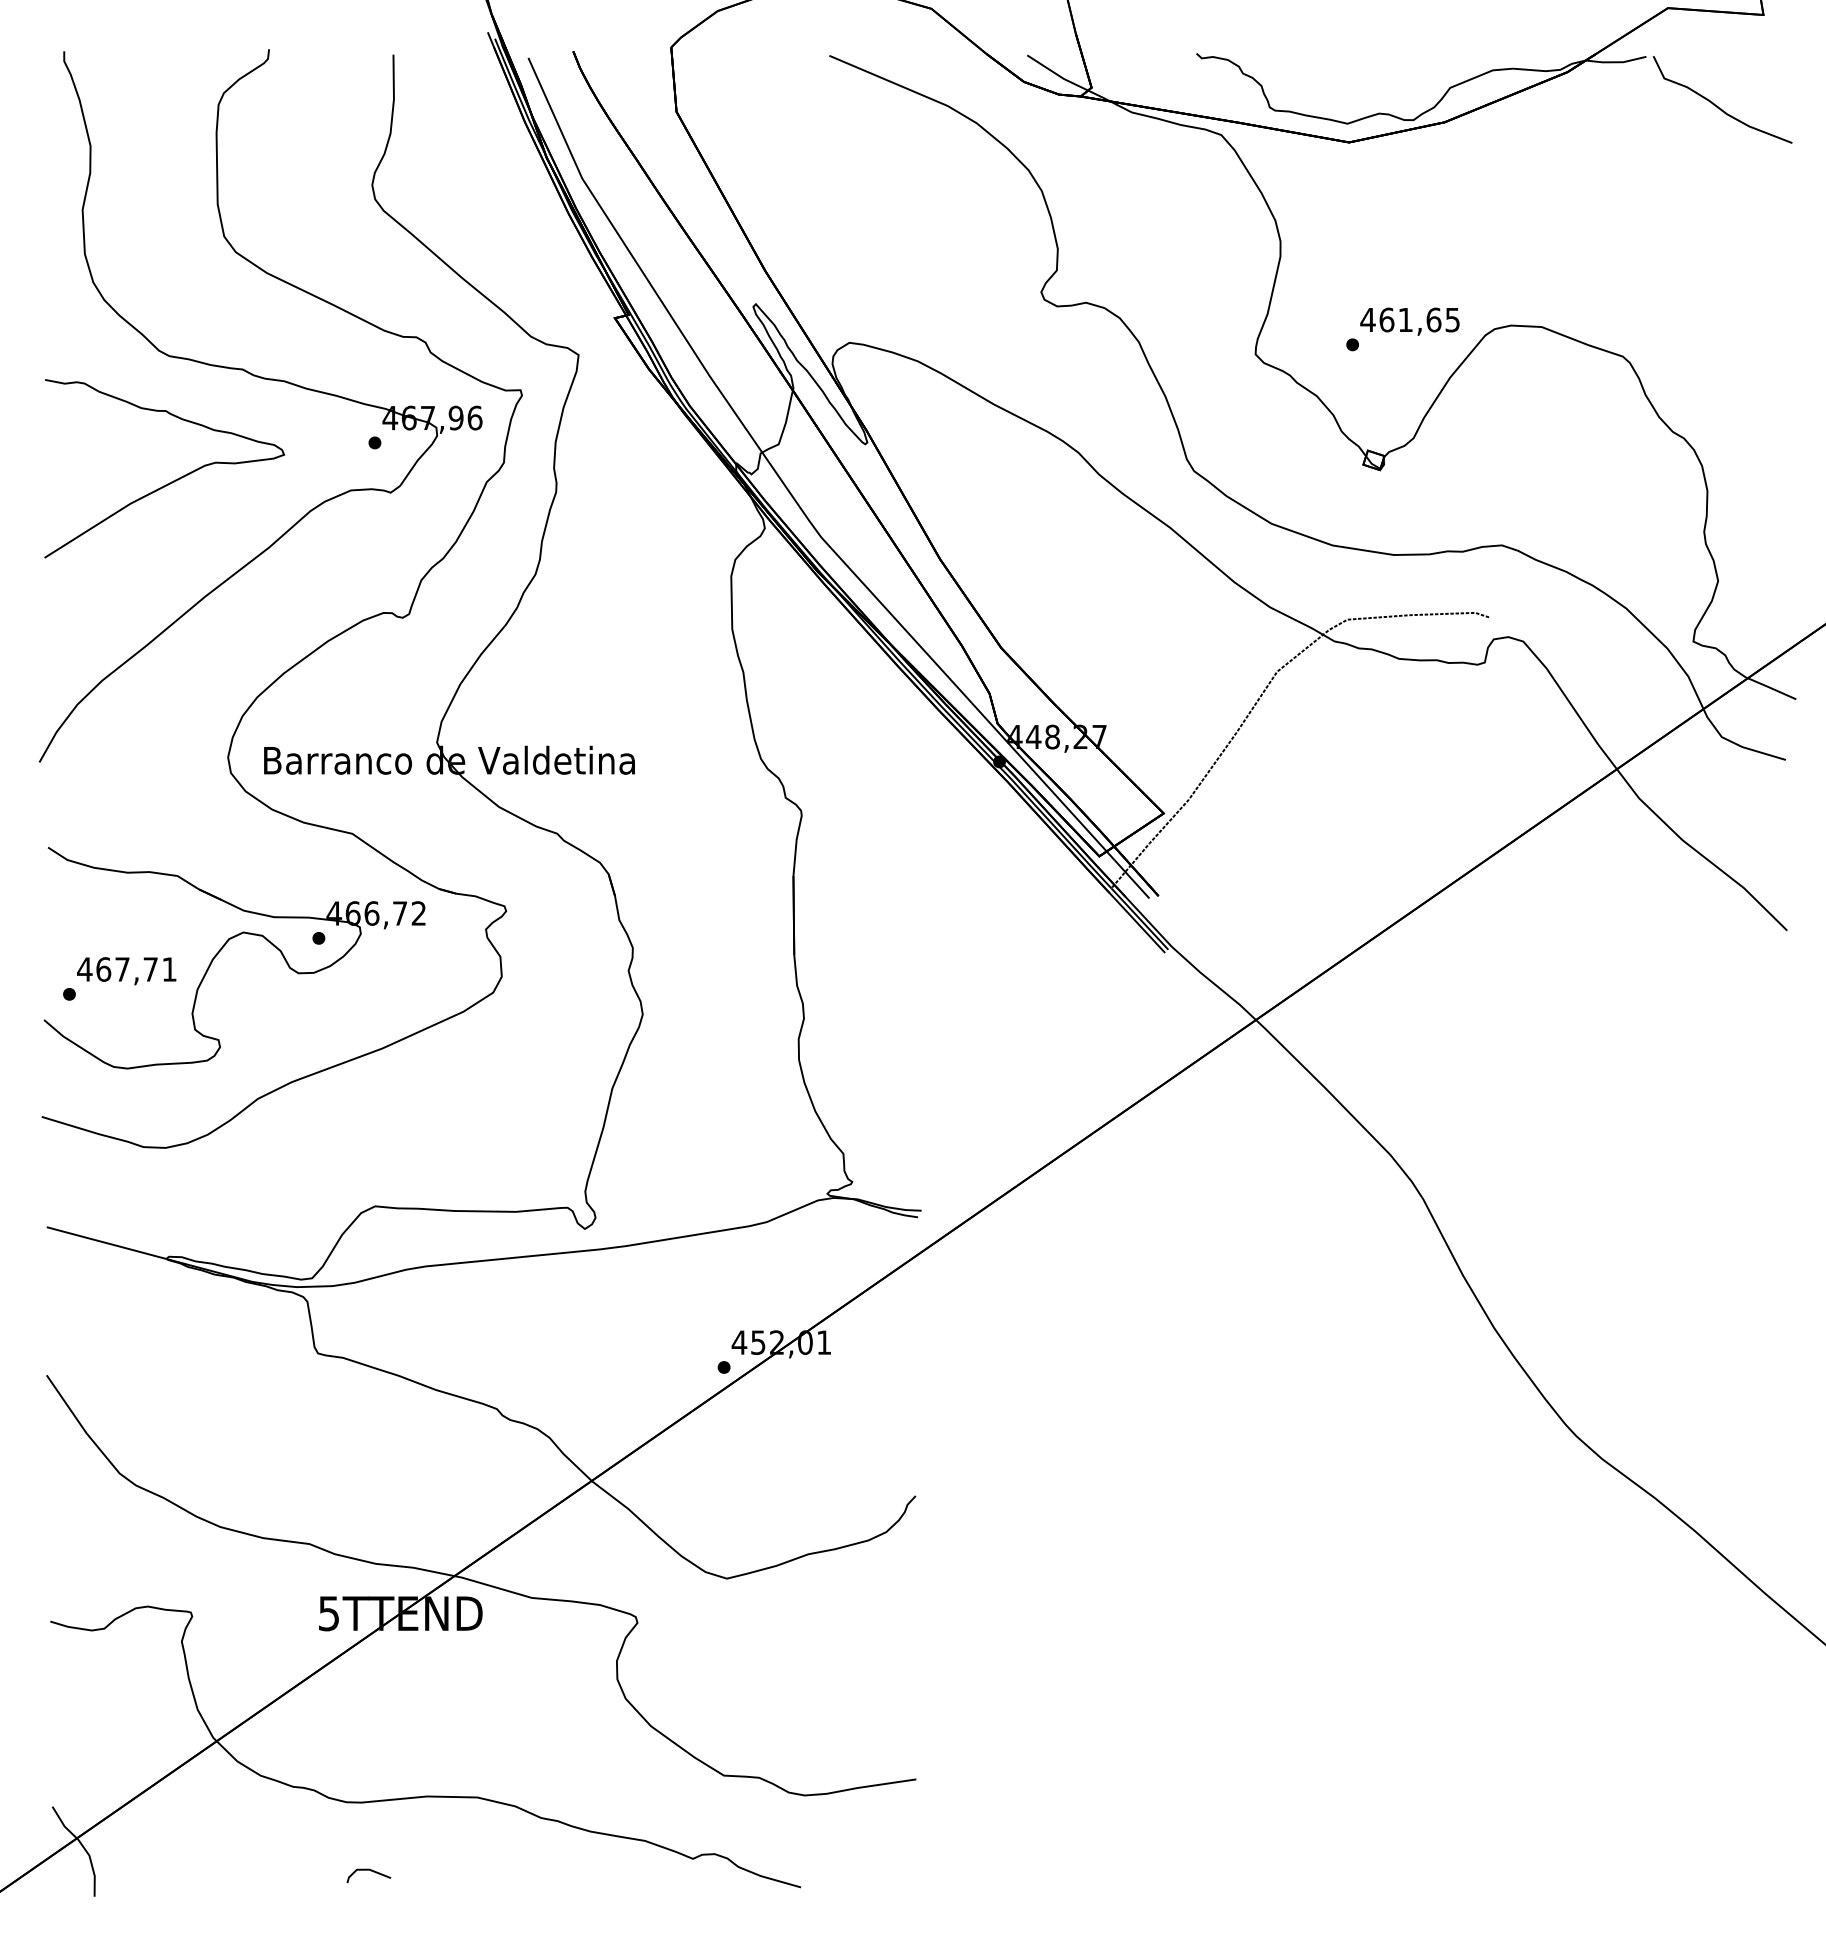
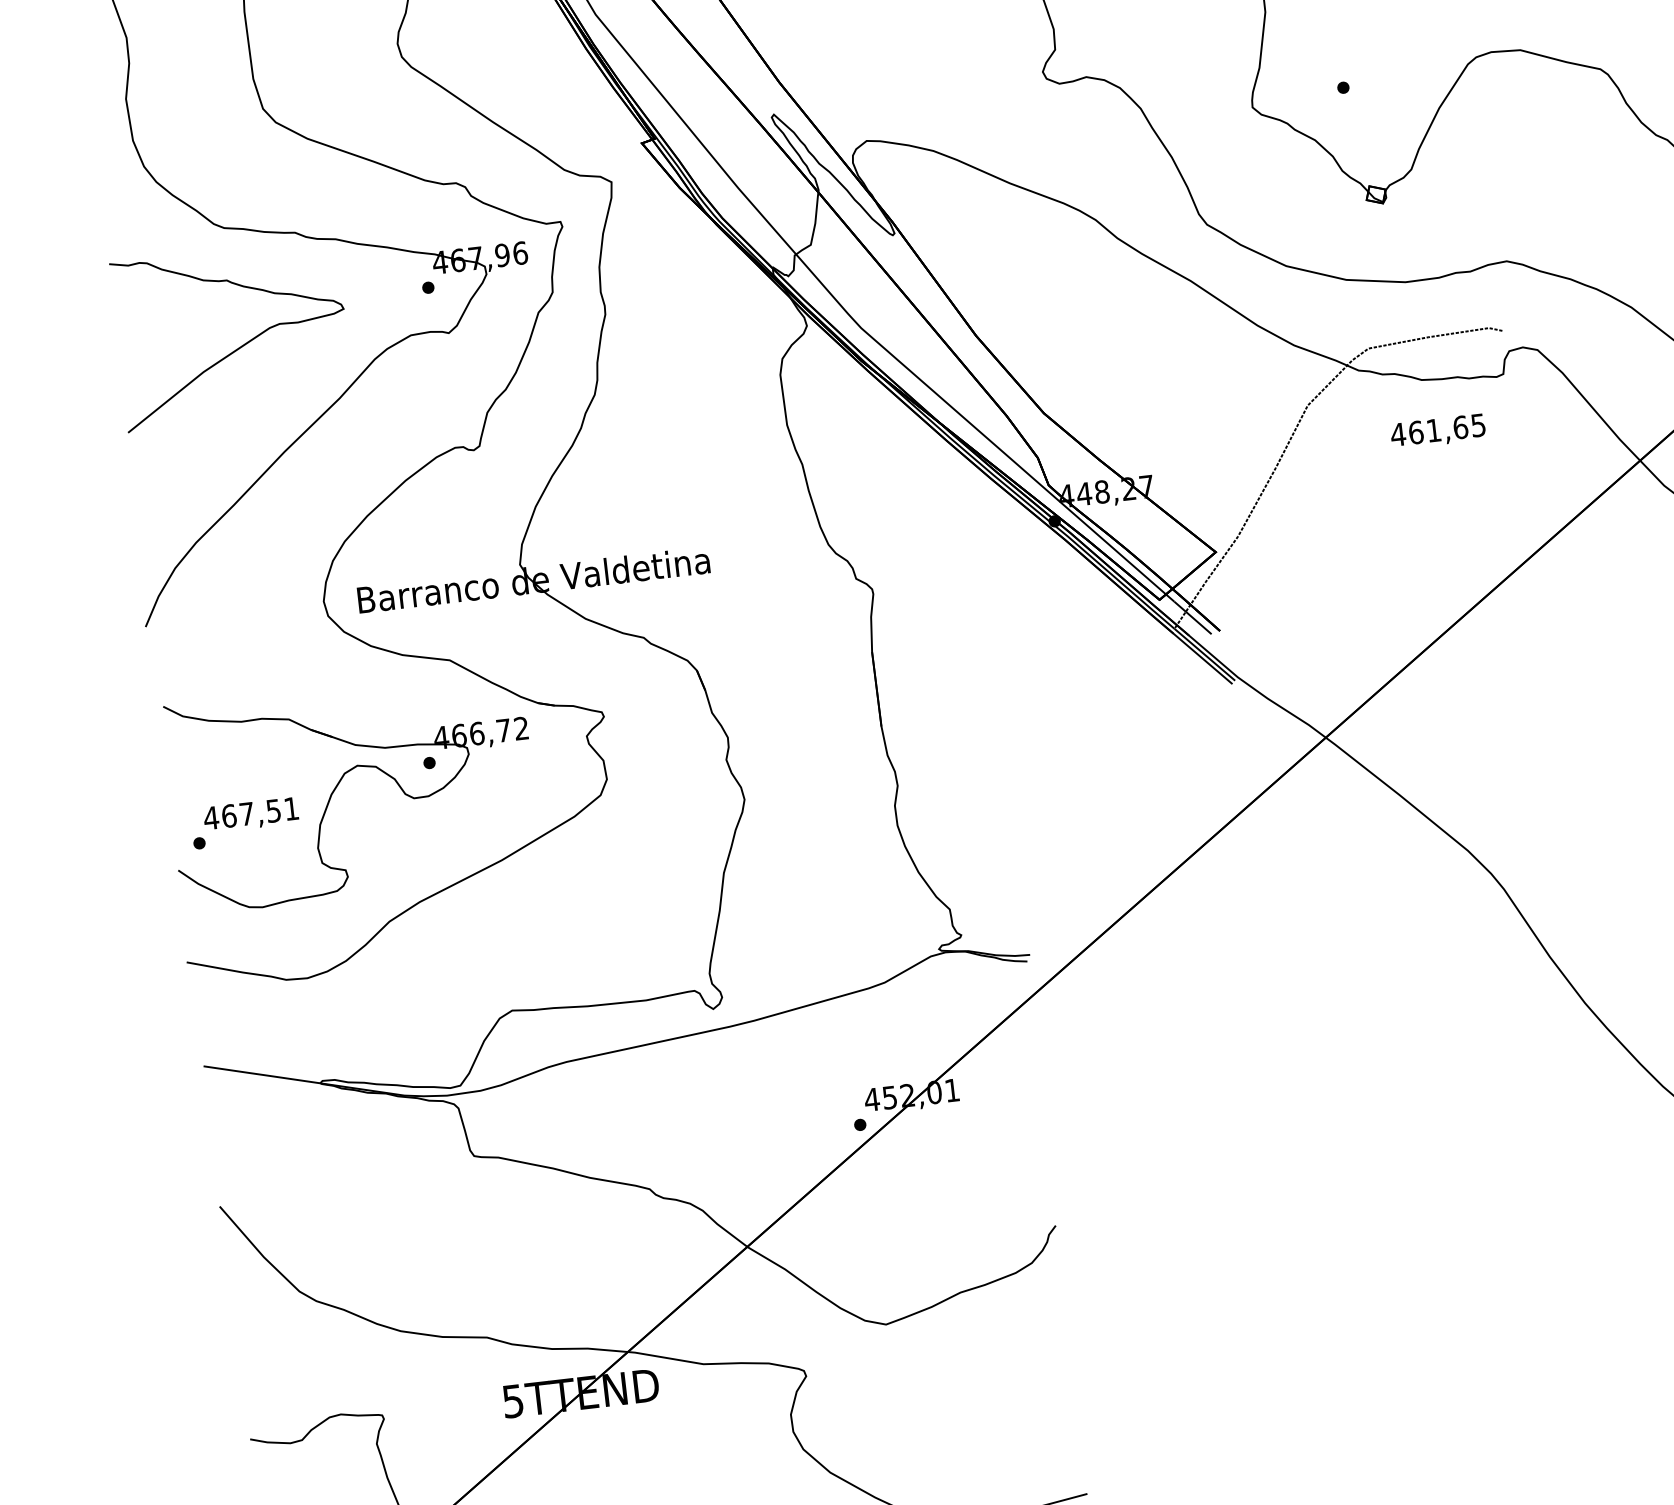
text: (1409, 321) -> (1437, 431), moved
text: (150, 969) -> (273, 810), 467,71 -> 467,51

